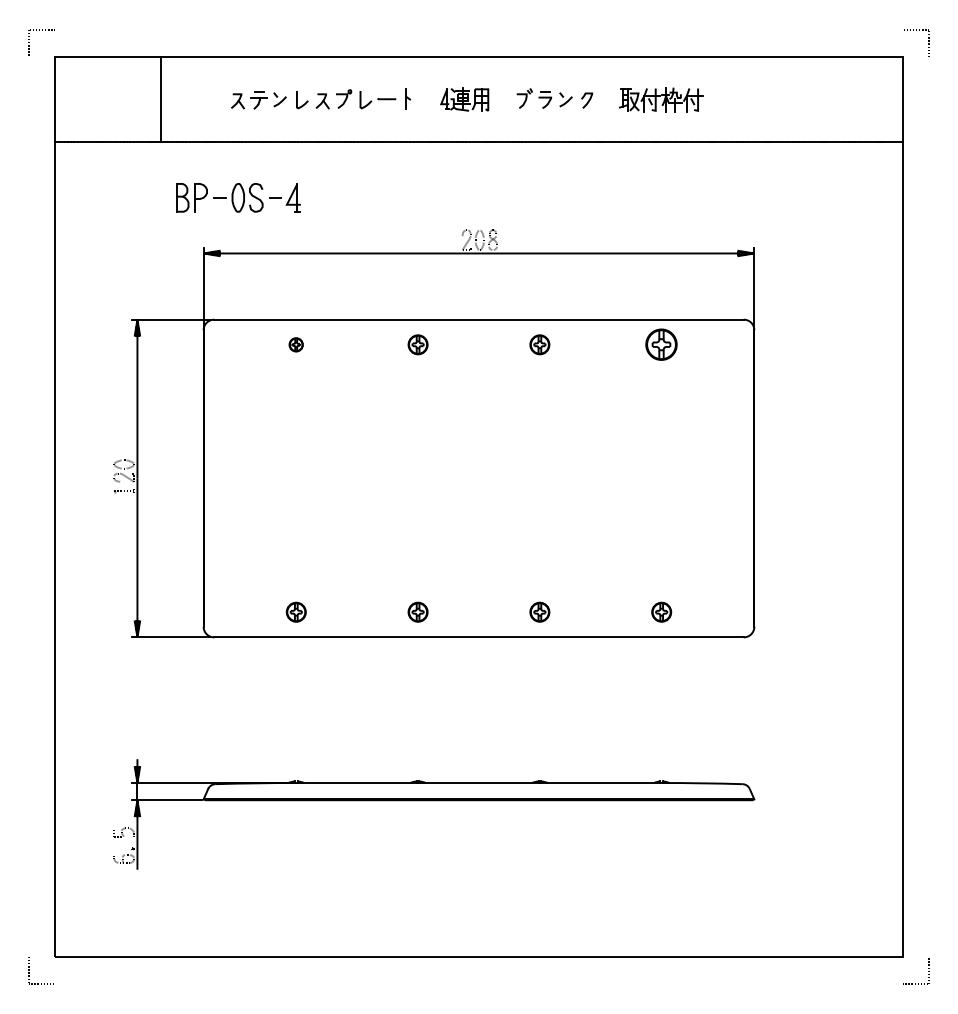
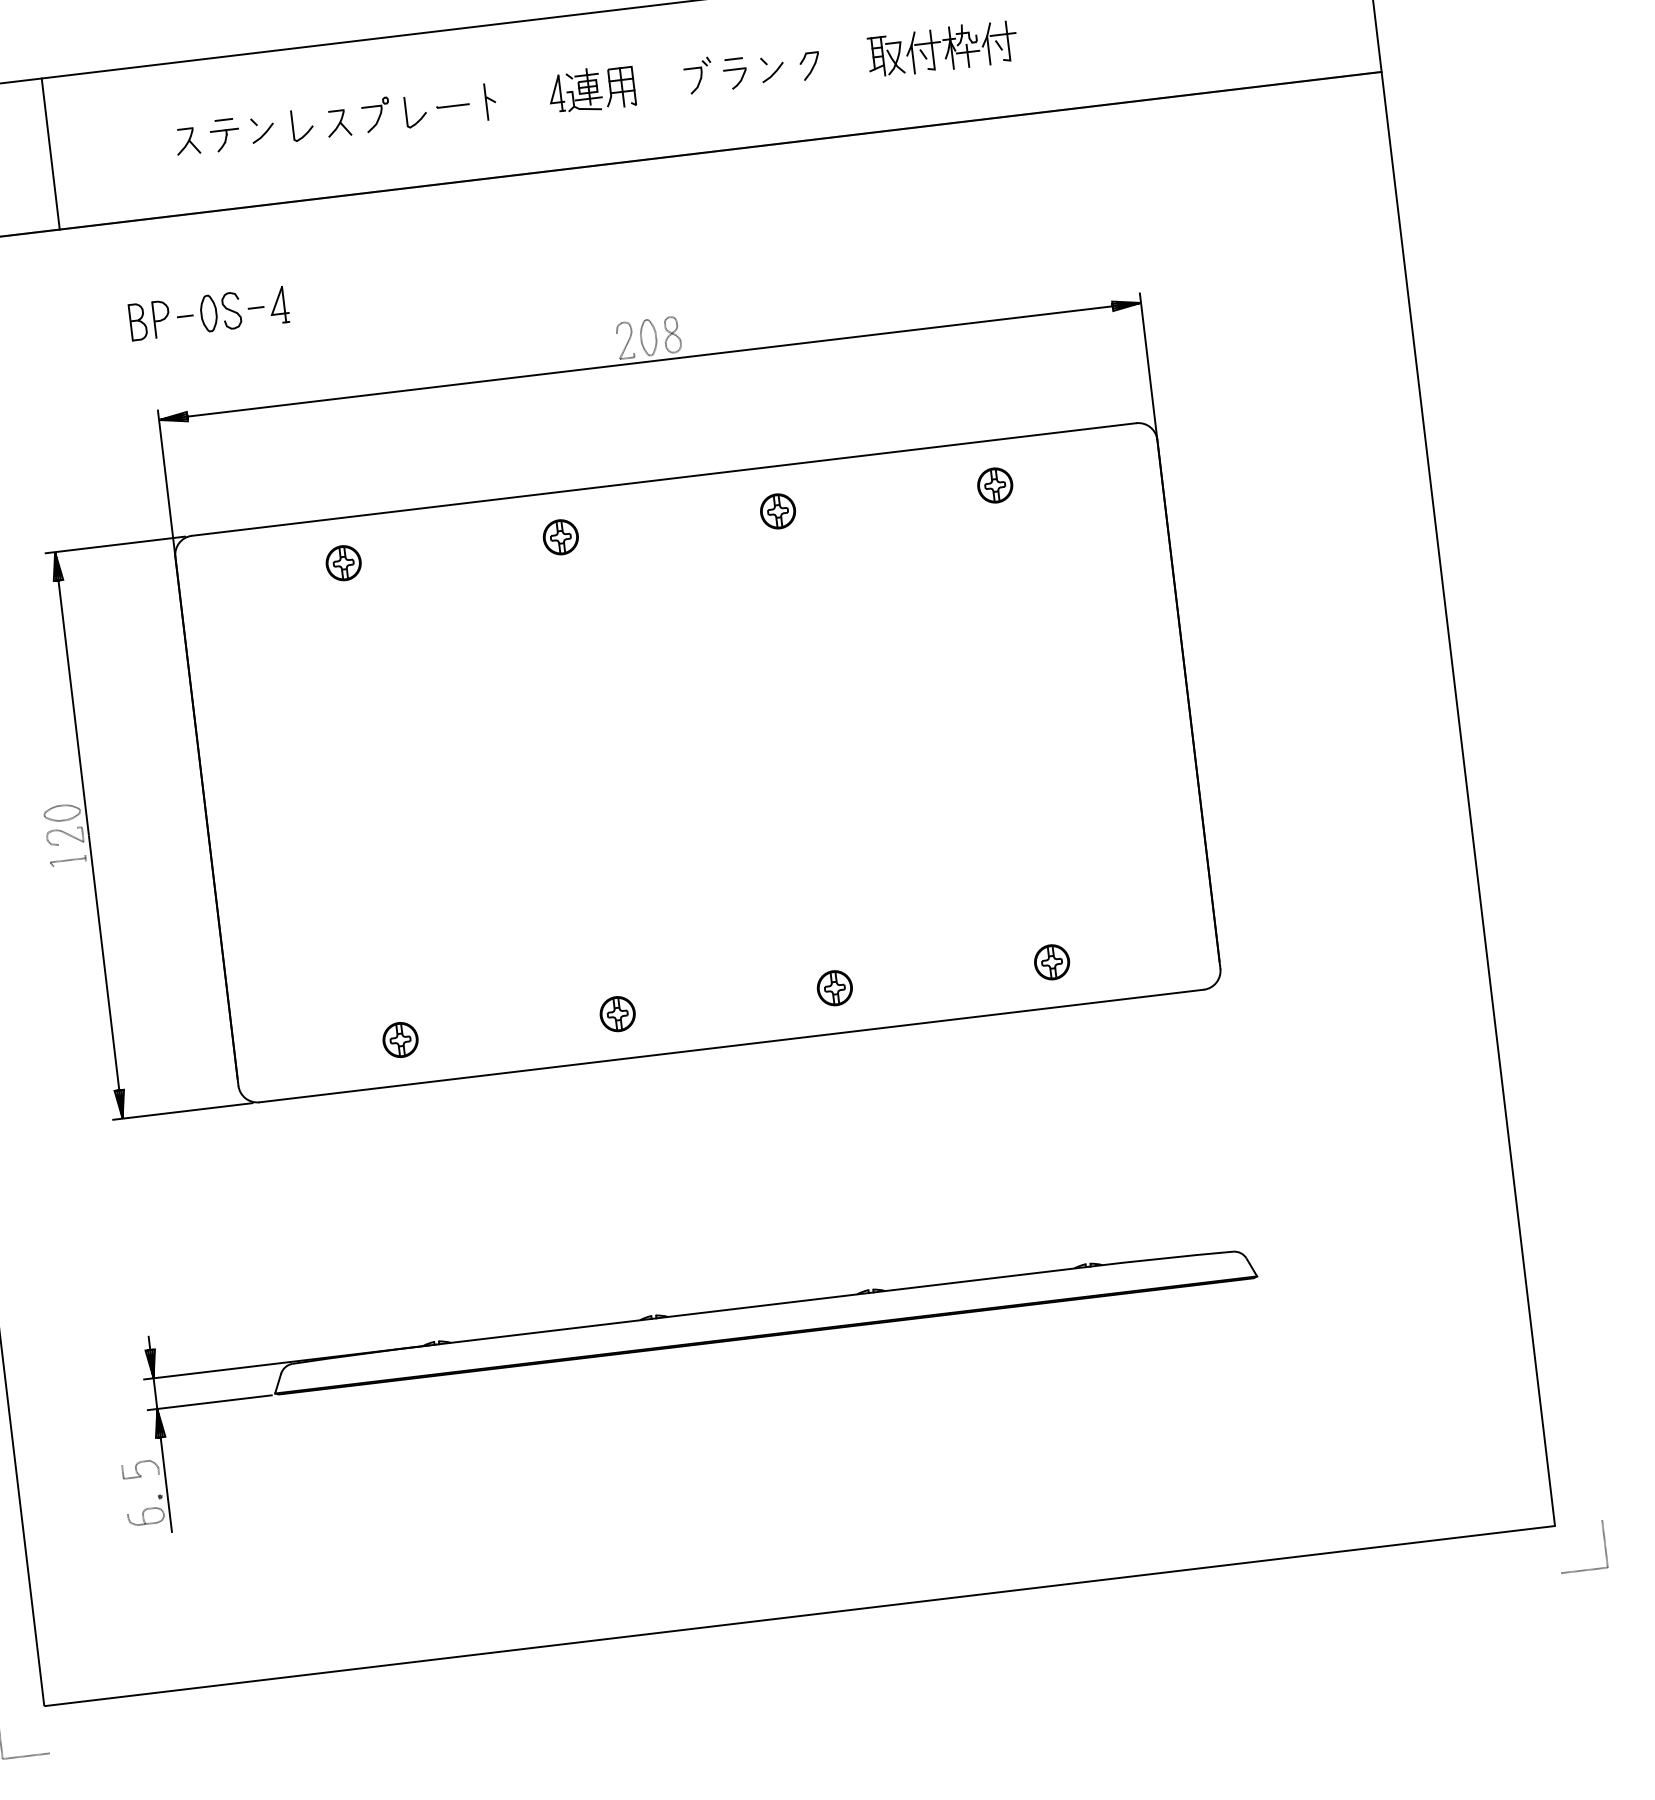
part: (237, 197) -> (207, 313), size x0.71
part: (295, 344) -> (342, 562), size x1.43
part: (661, 344) -> (994, 484), size x0.62

